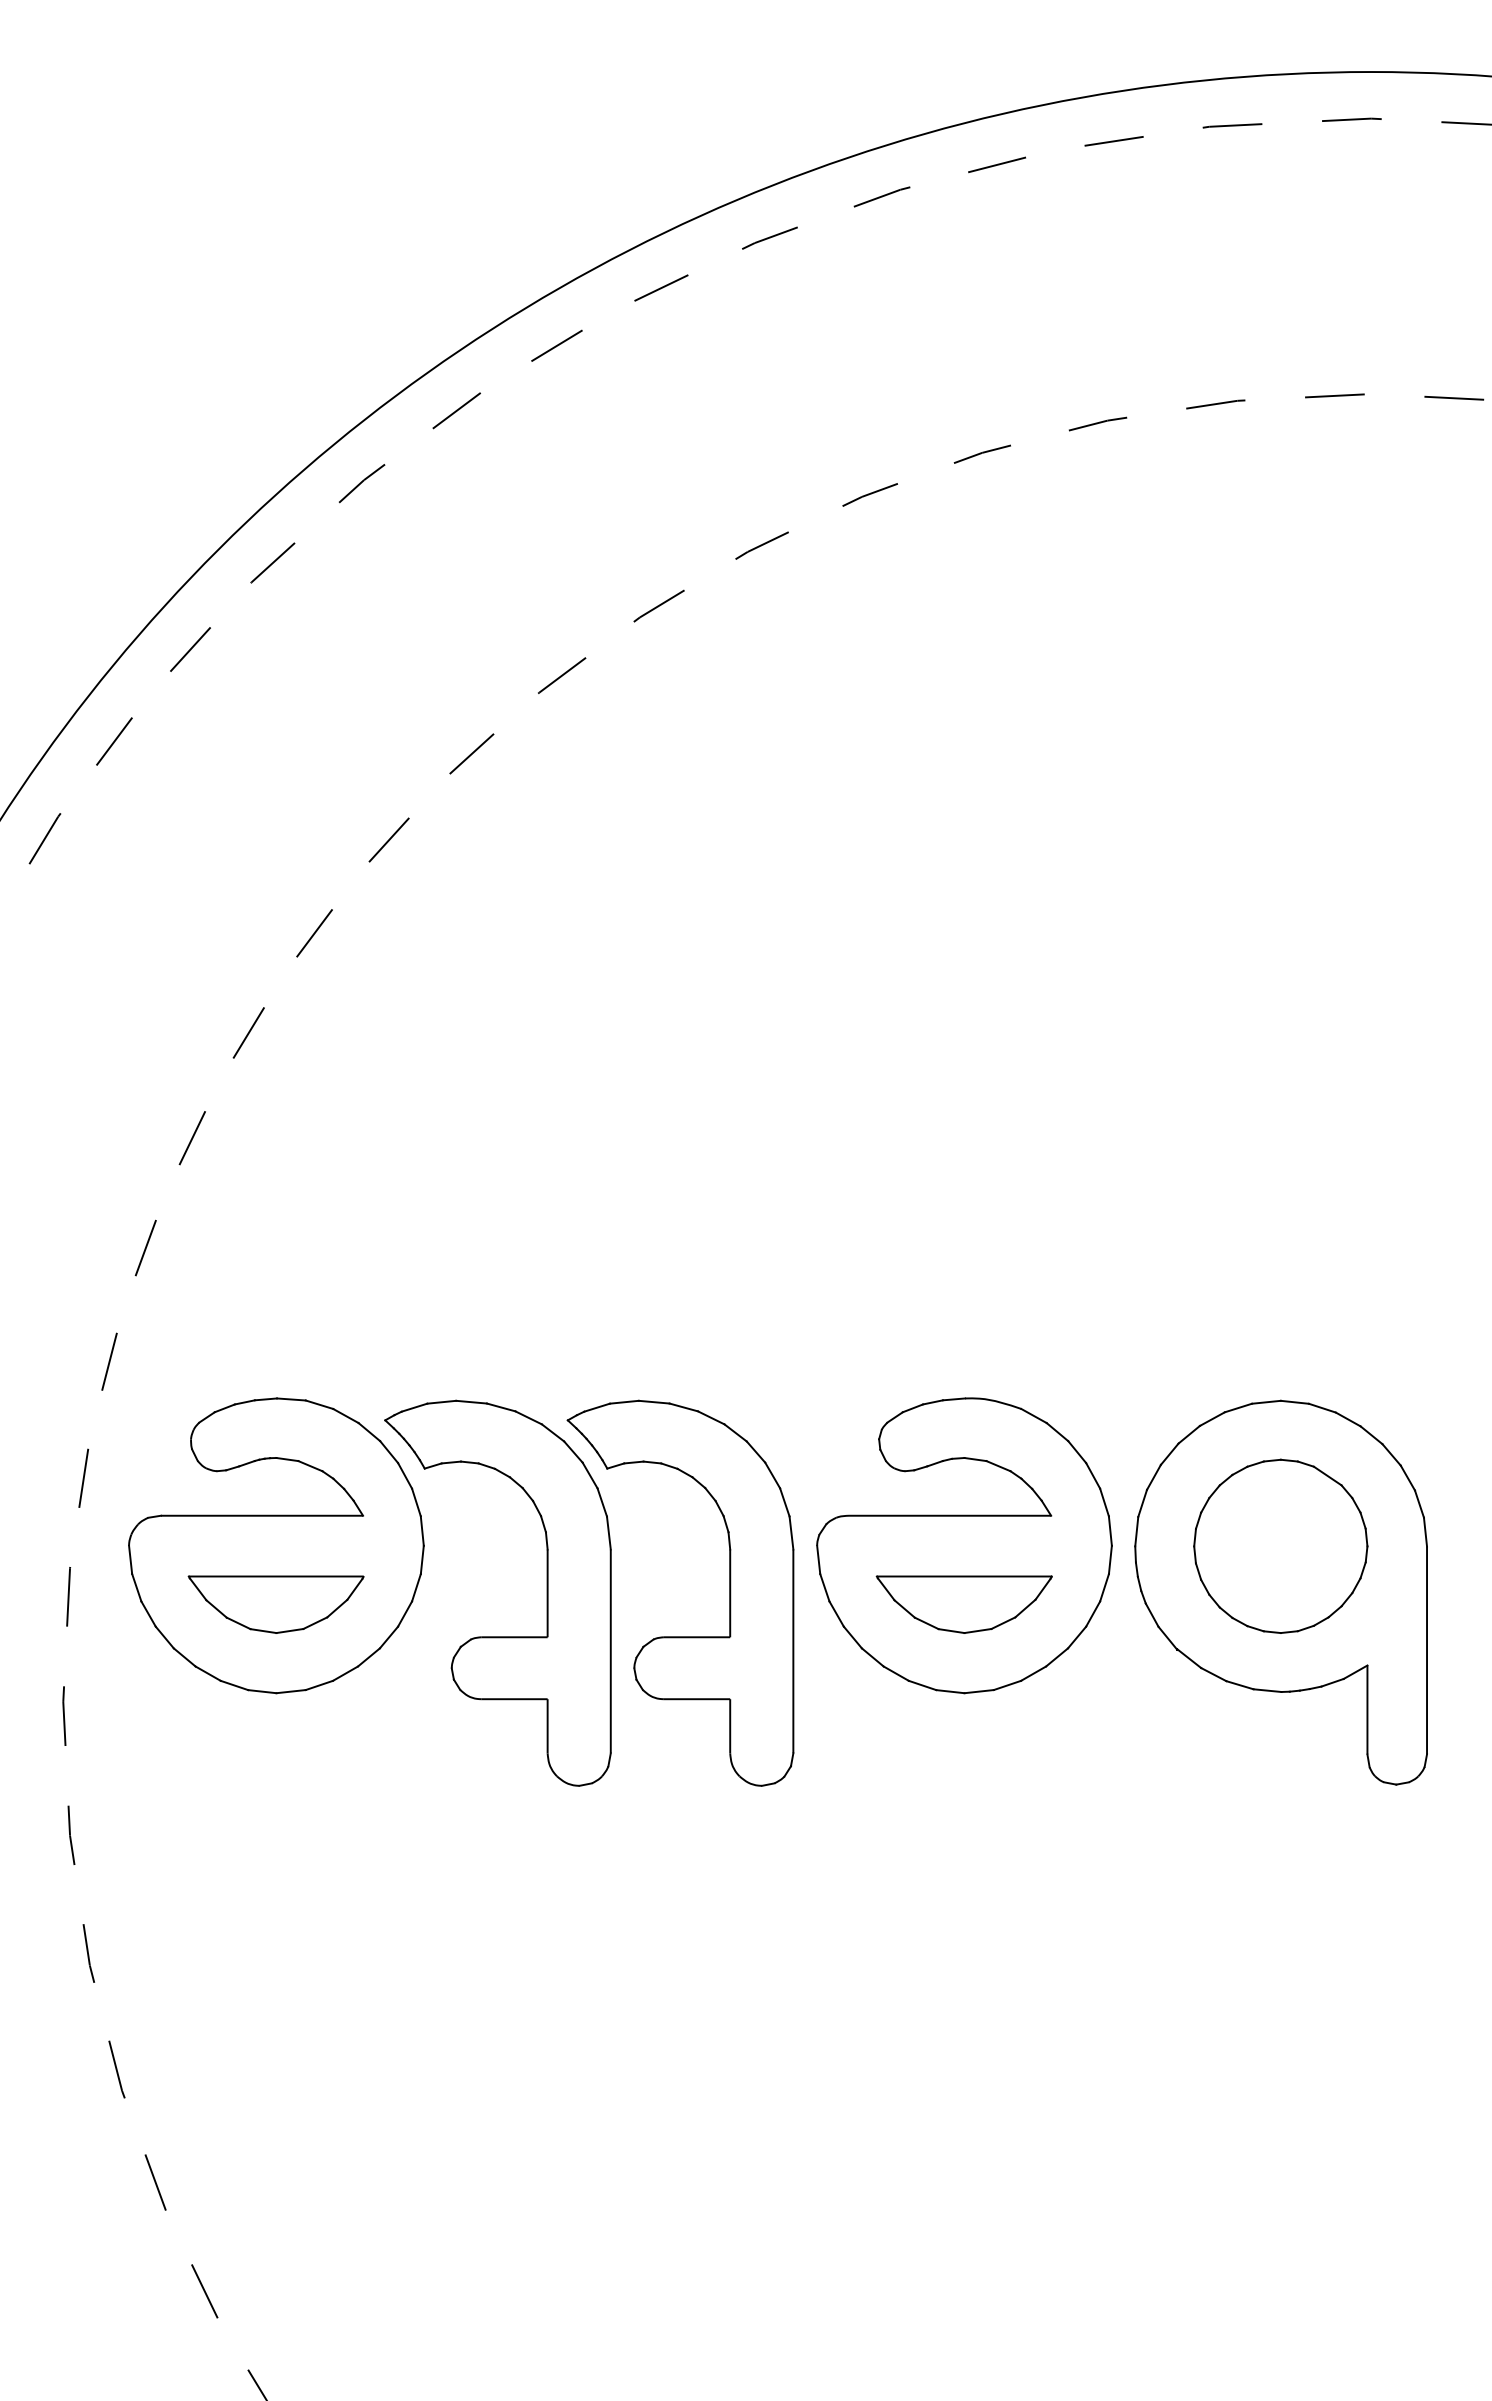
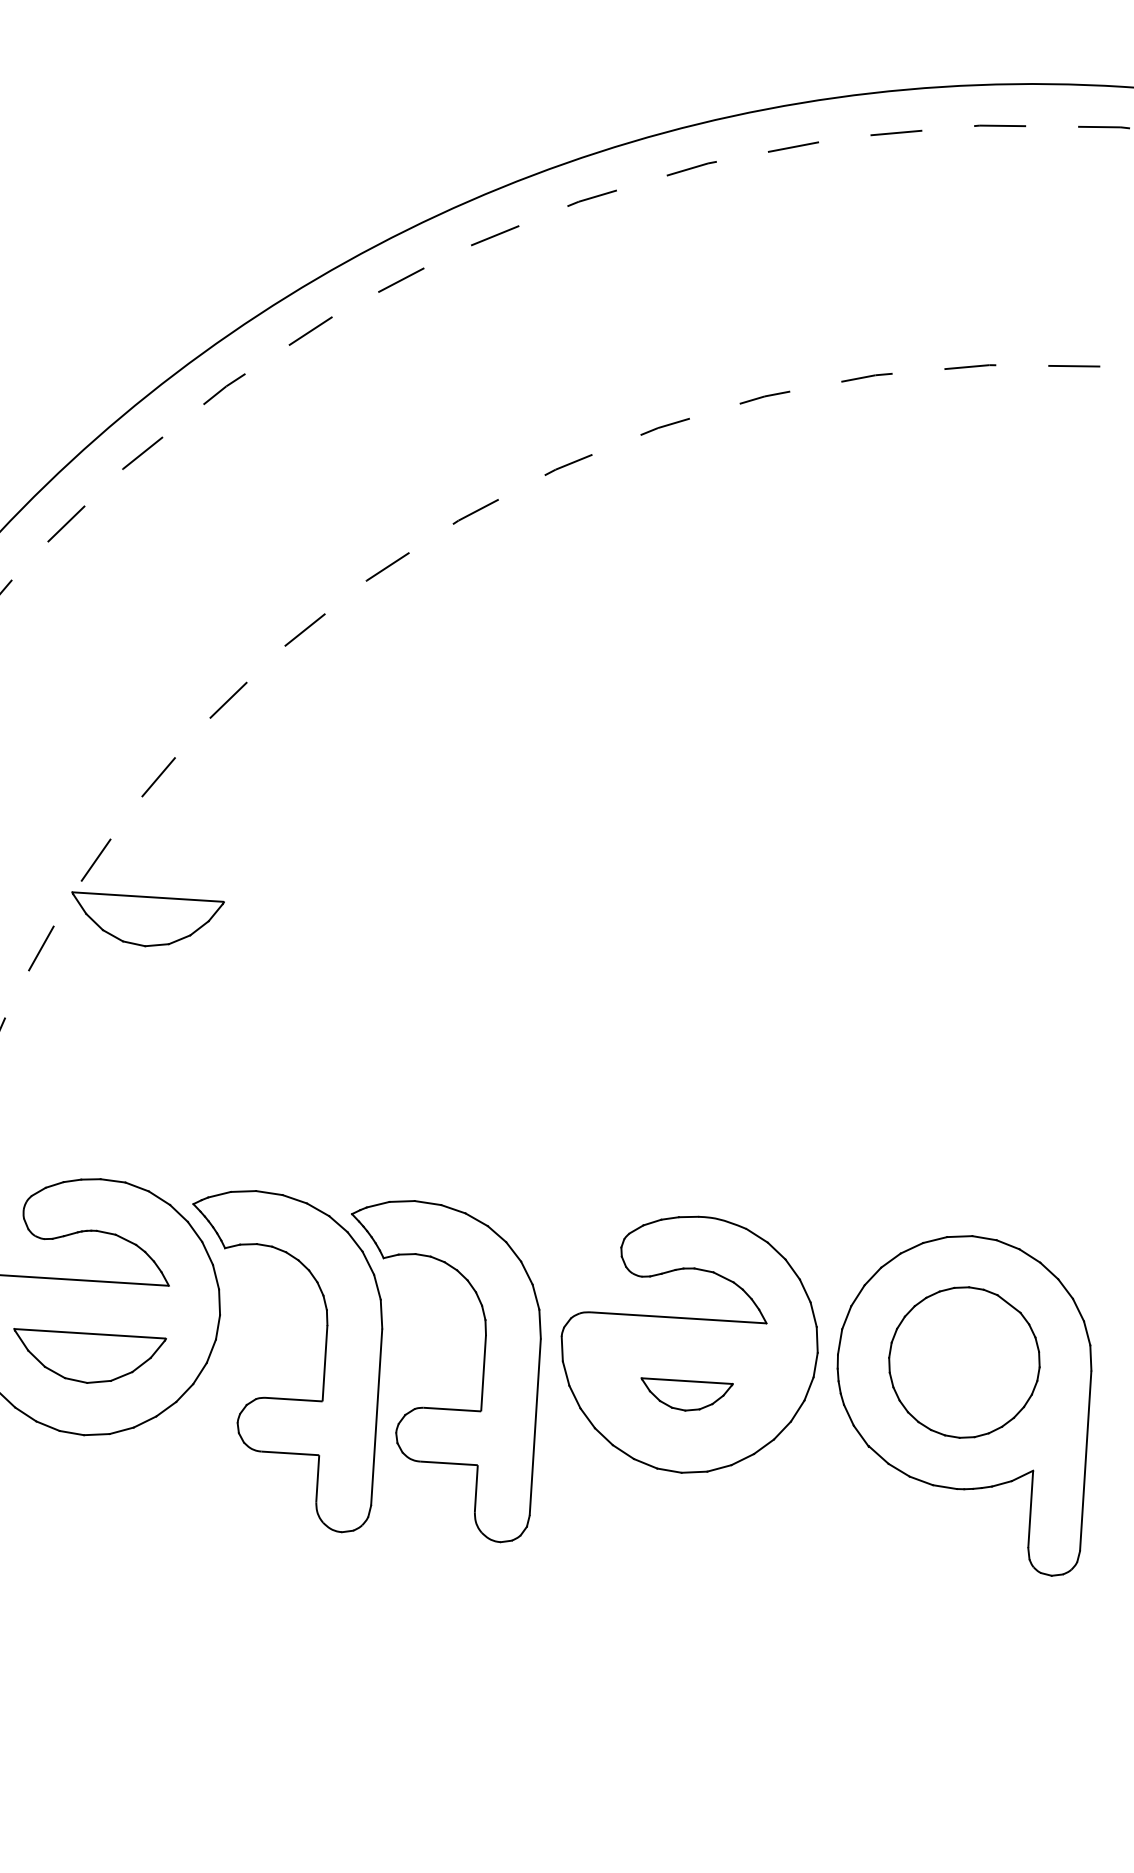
part: (310, 1099) -> (146, 921), added
part: (963, 1604) -> (685, 1395), size x0.6

